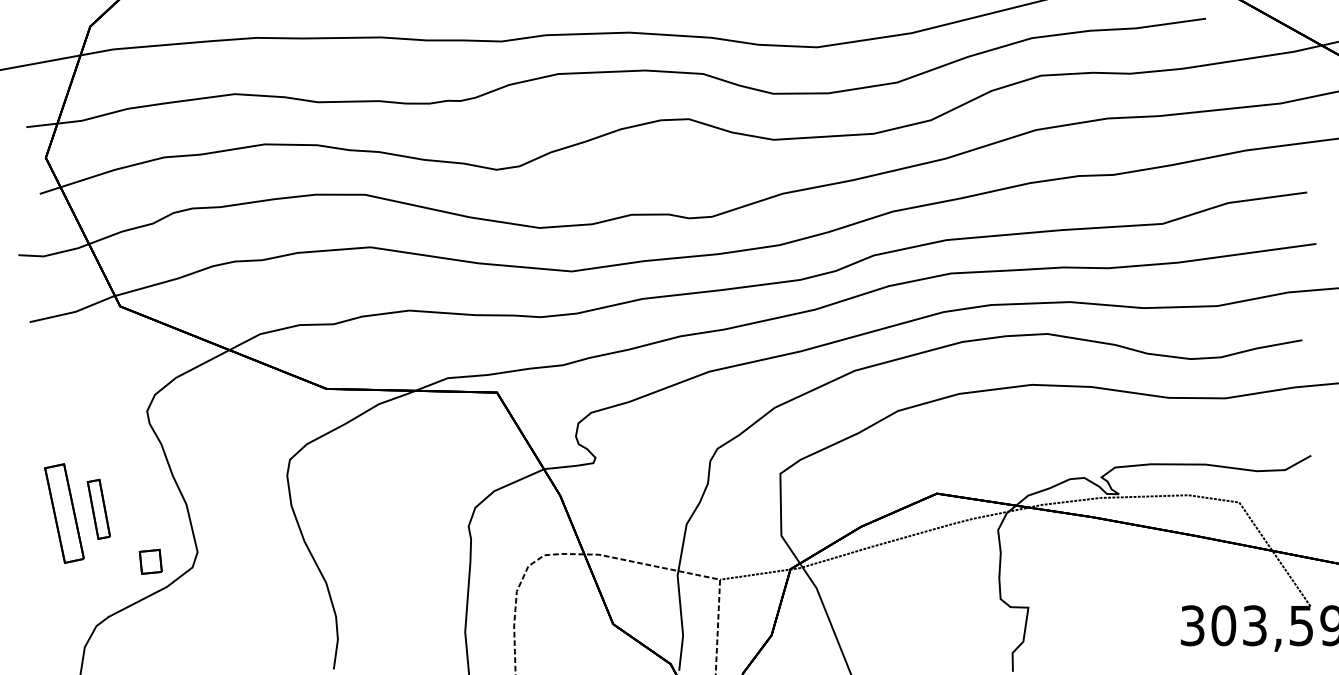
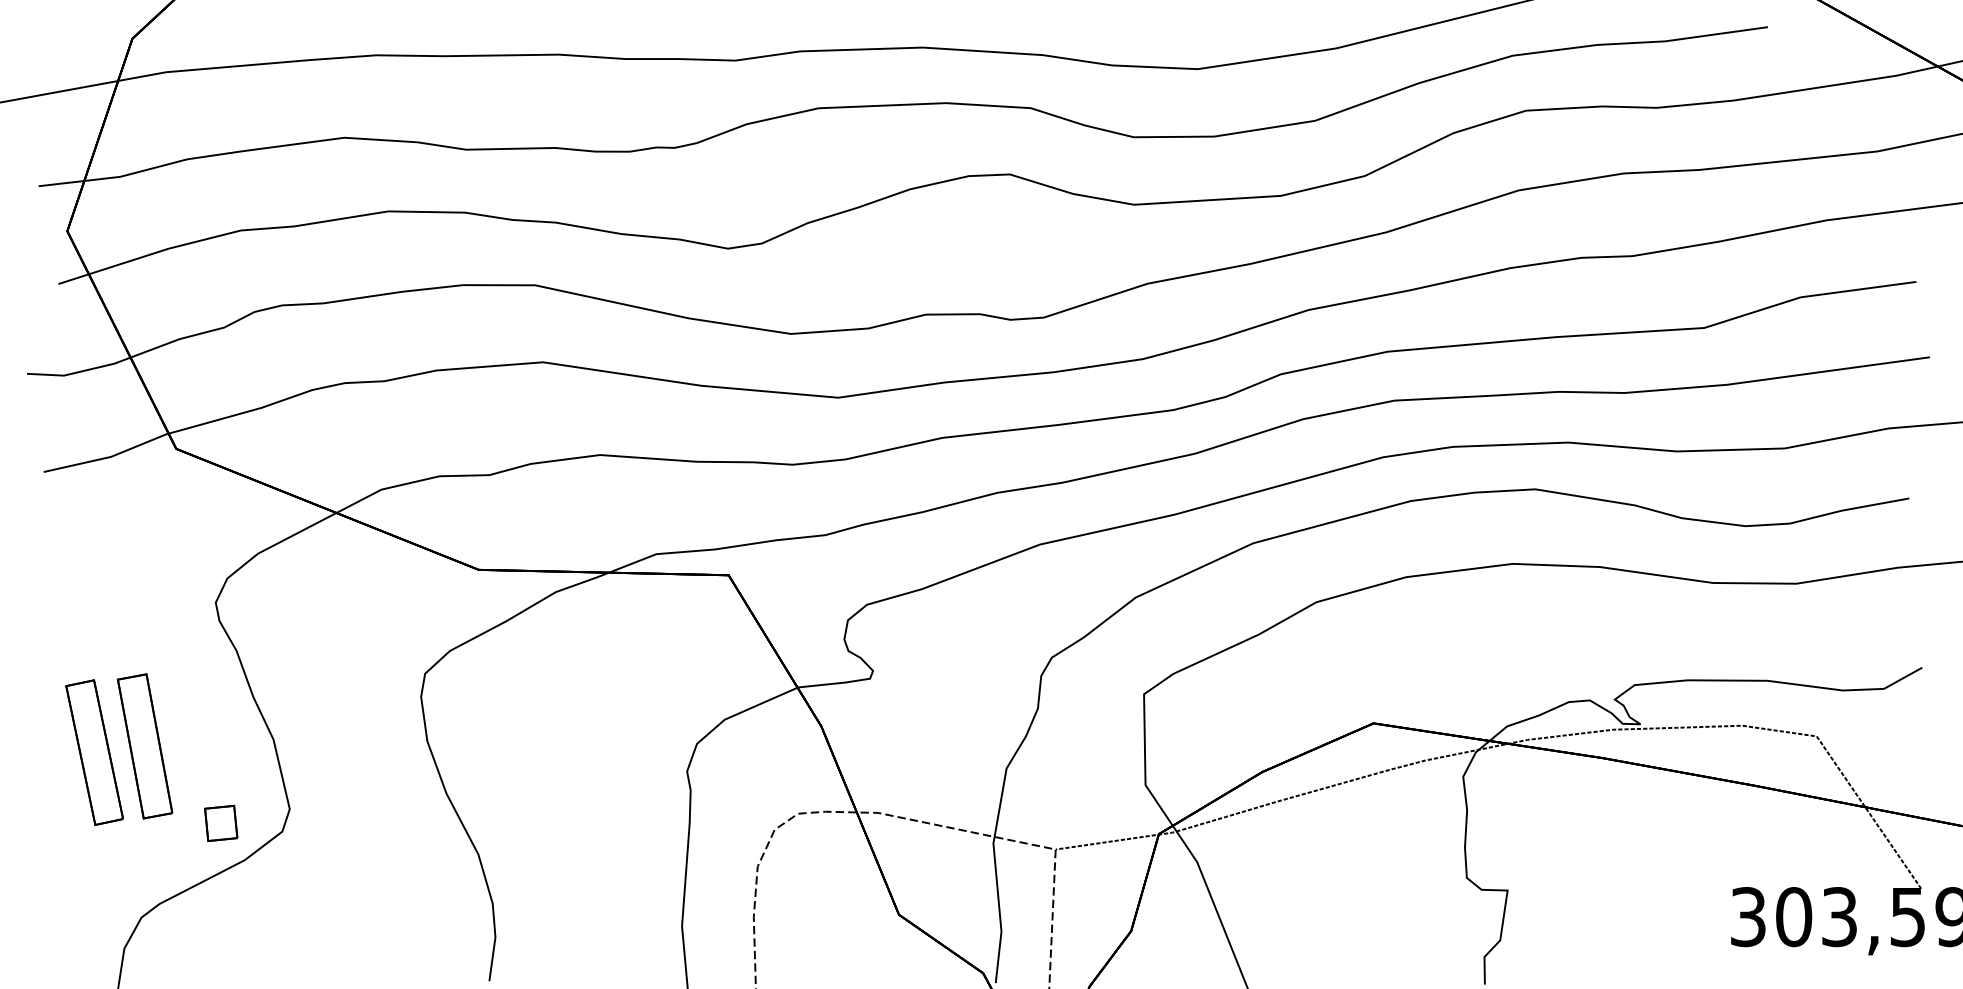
part: (98, 509) -> (144, 746), size x1.67

